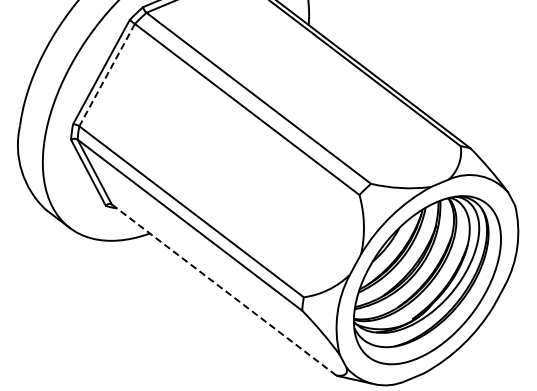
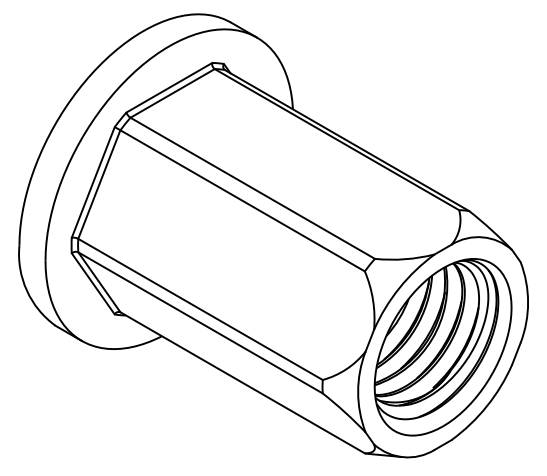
line: (107, 76) -> (99, 185), dashed -> solid
line: (223, 289) -> (242, 382), dashed -> solid

